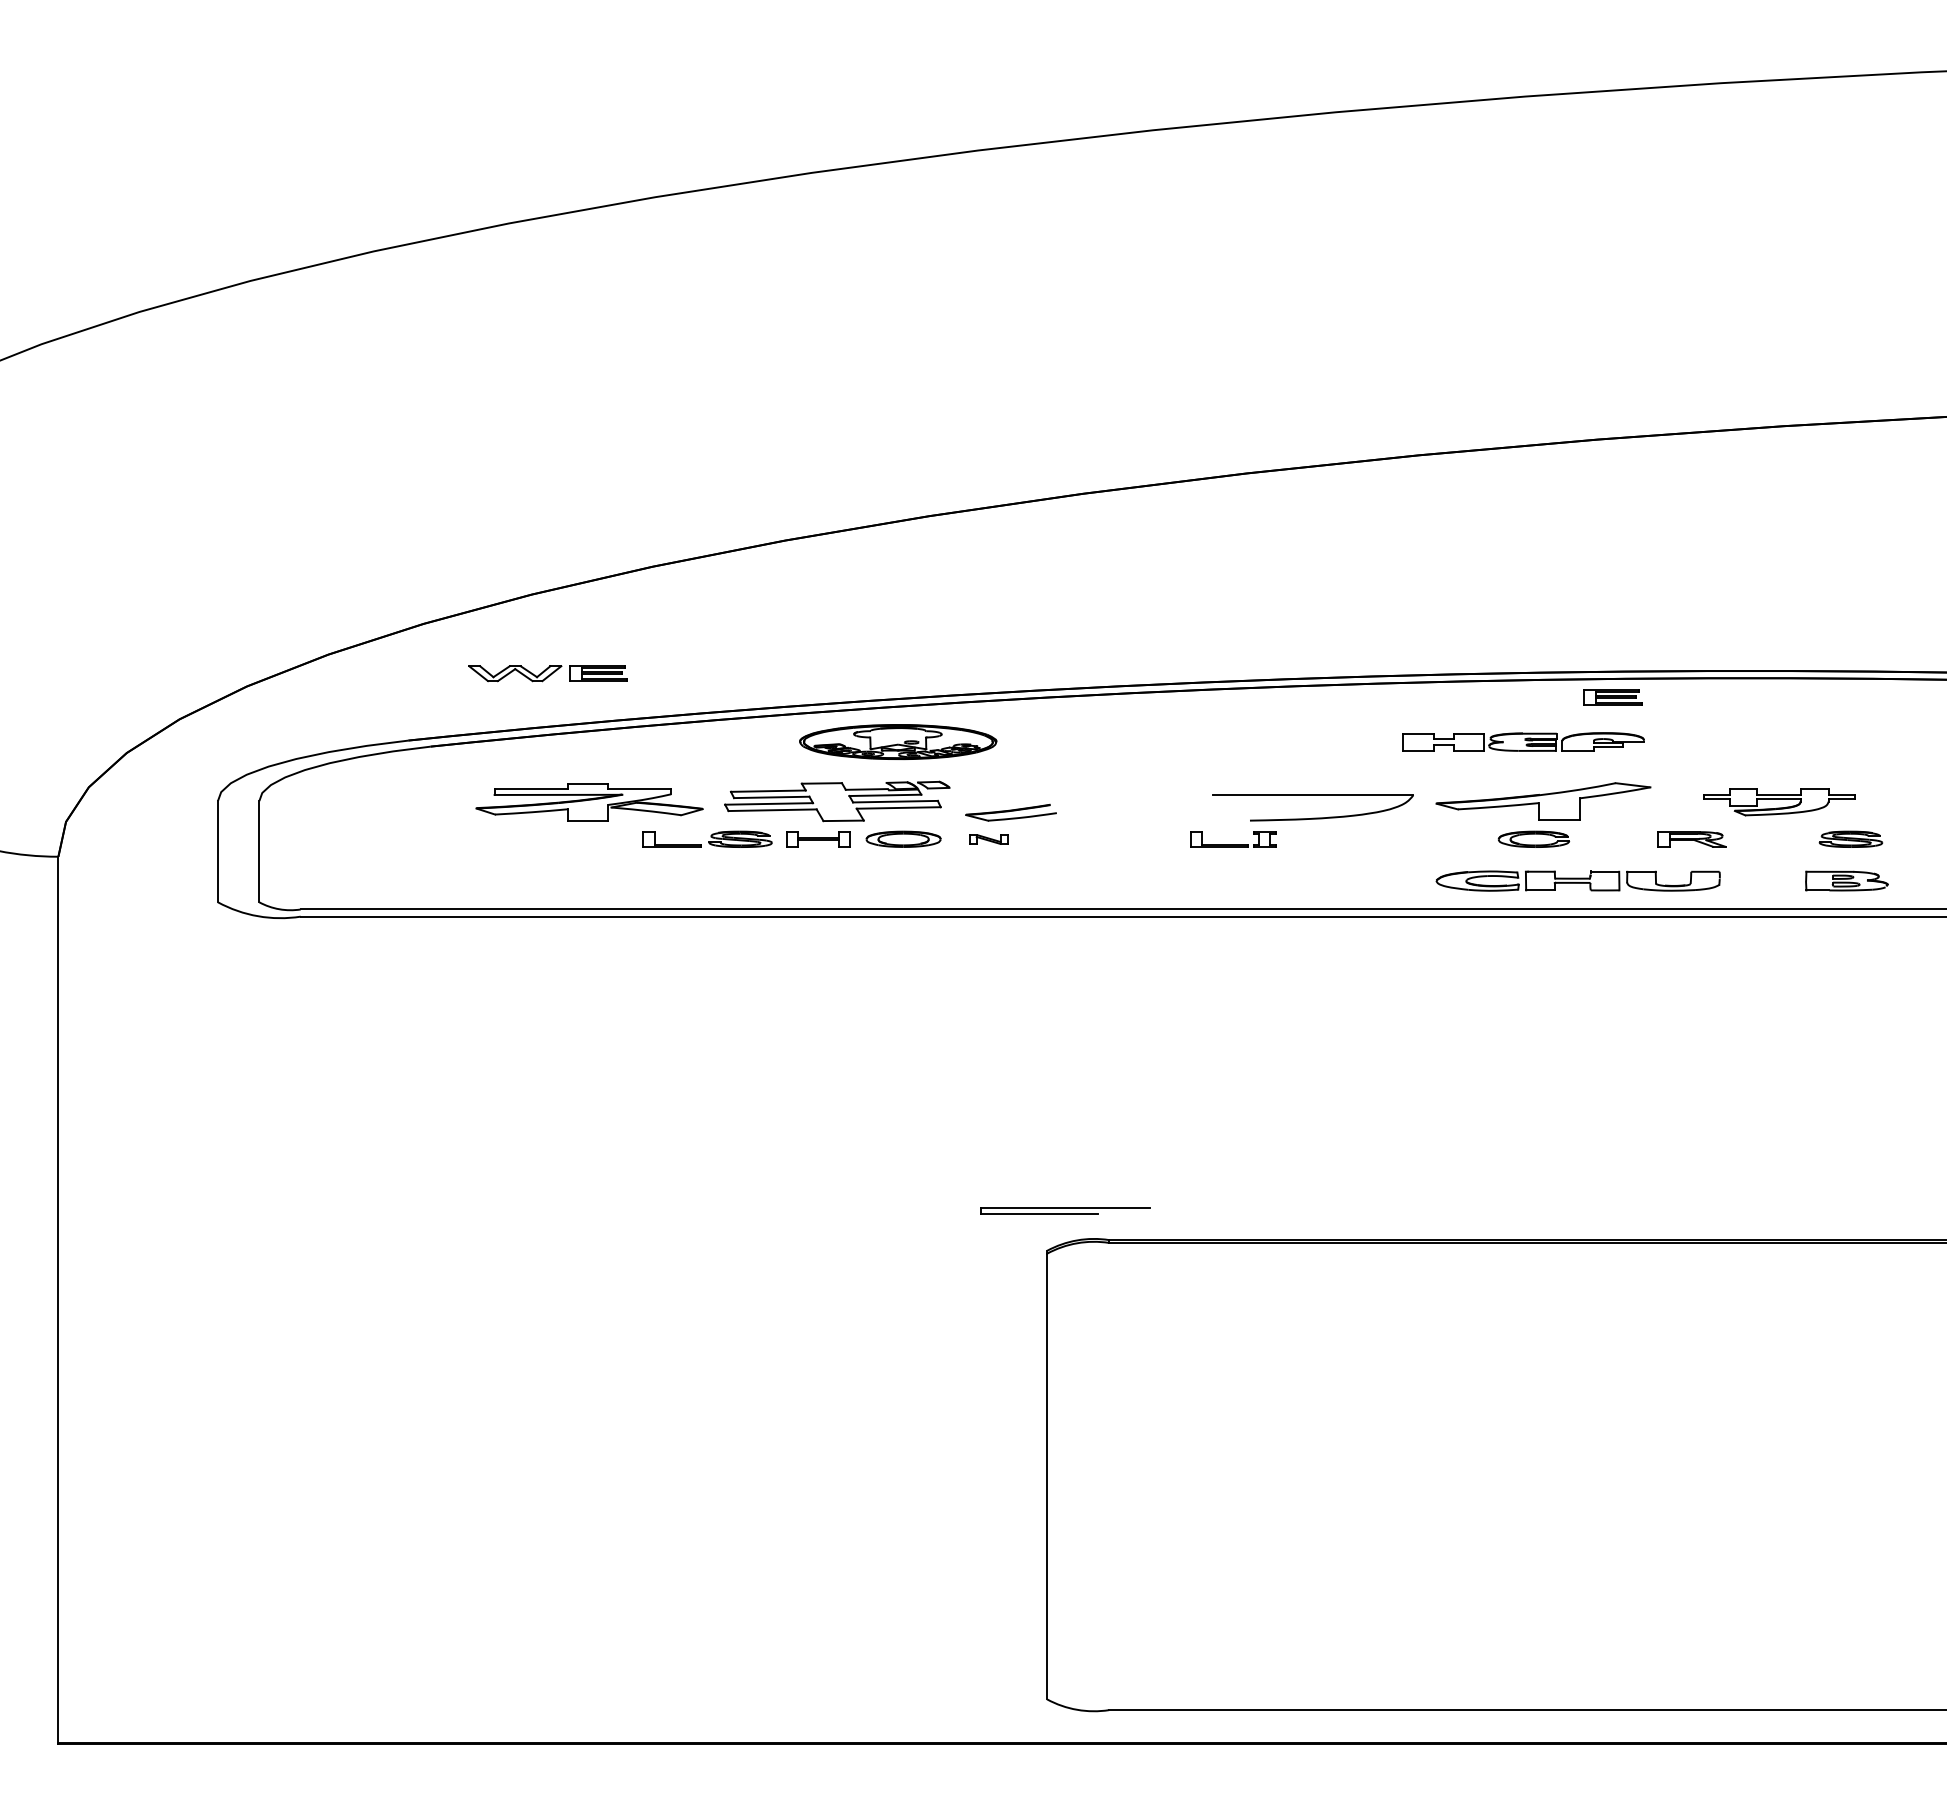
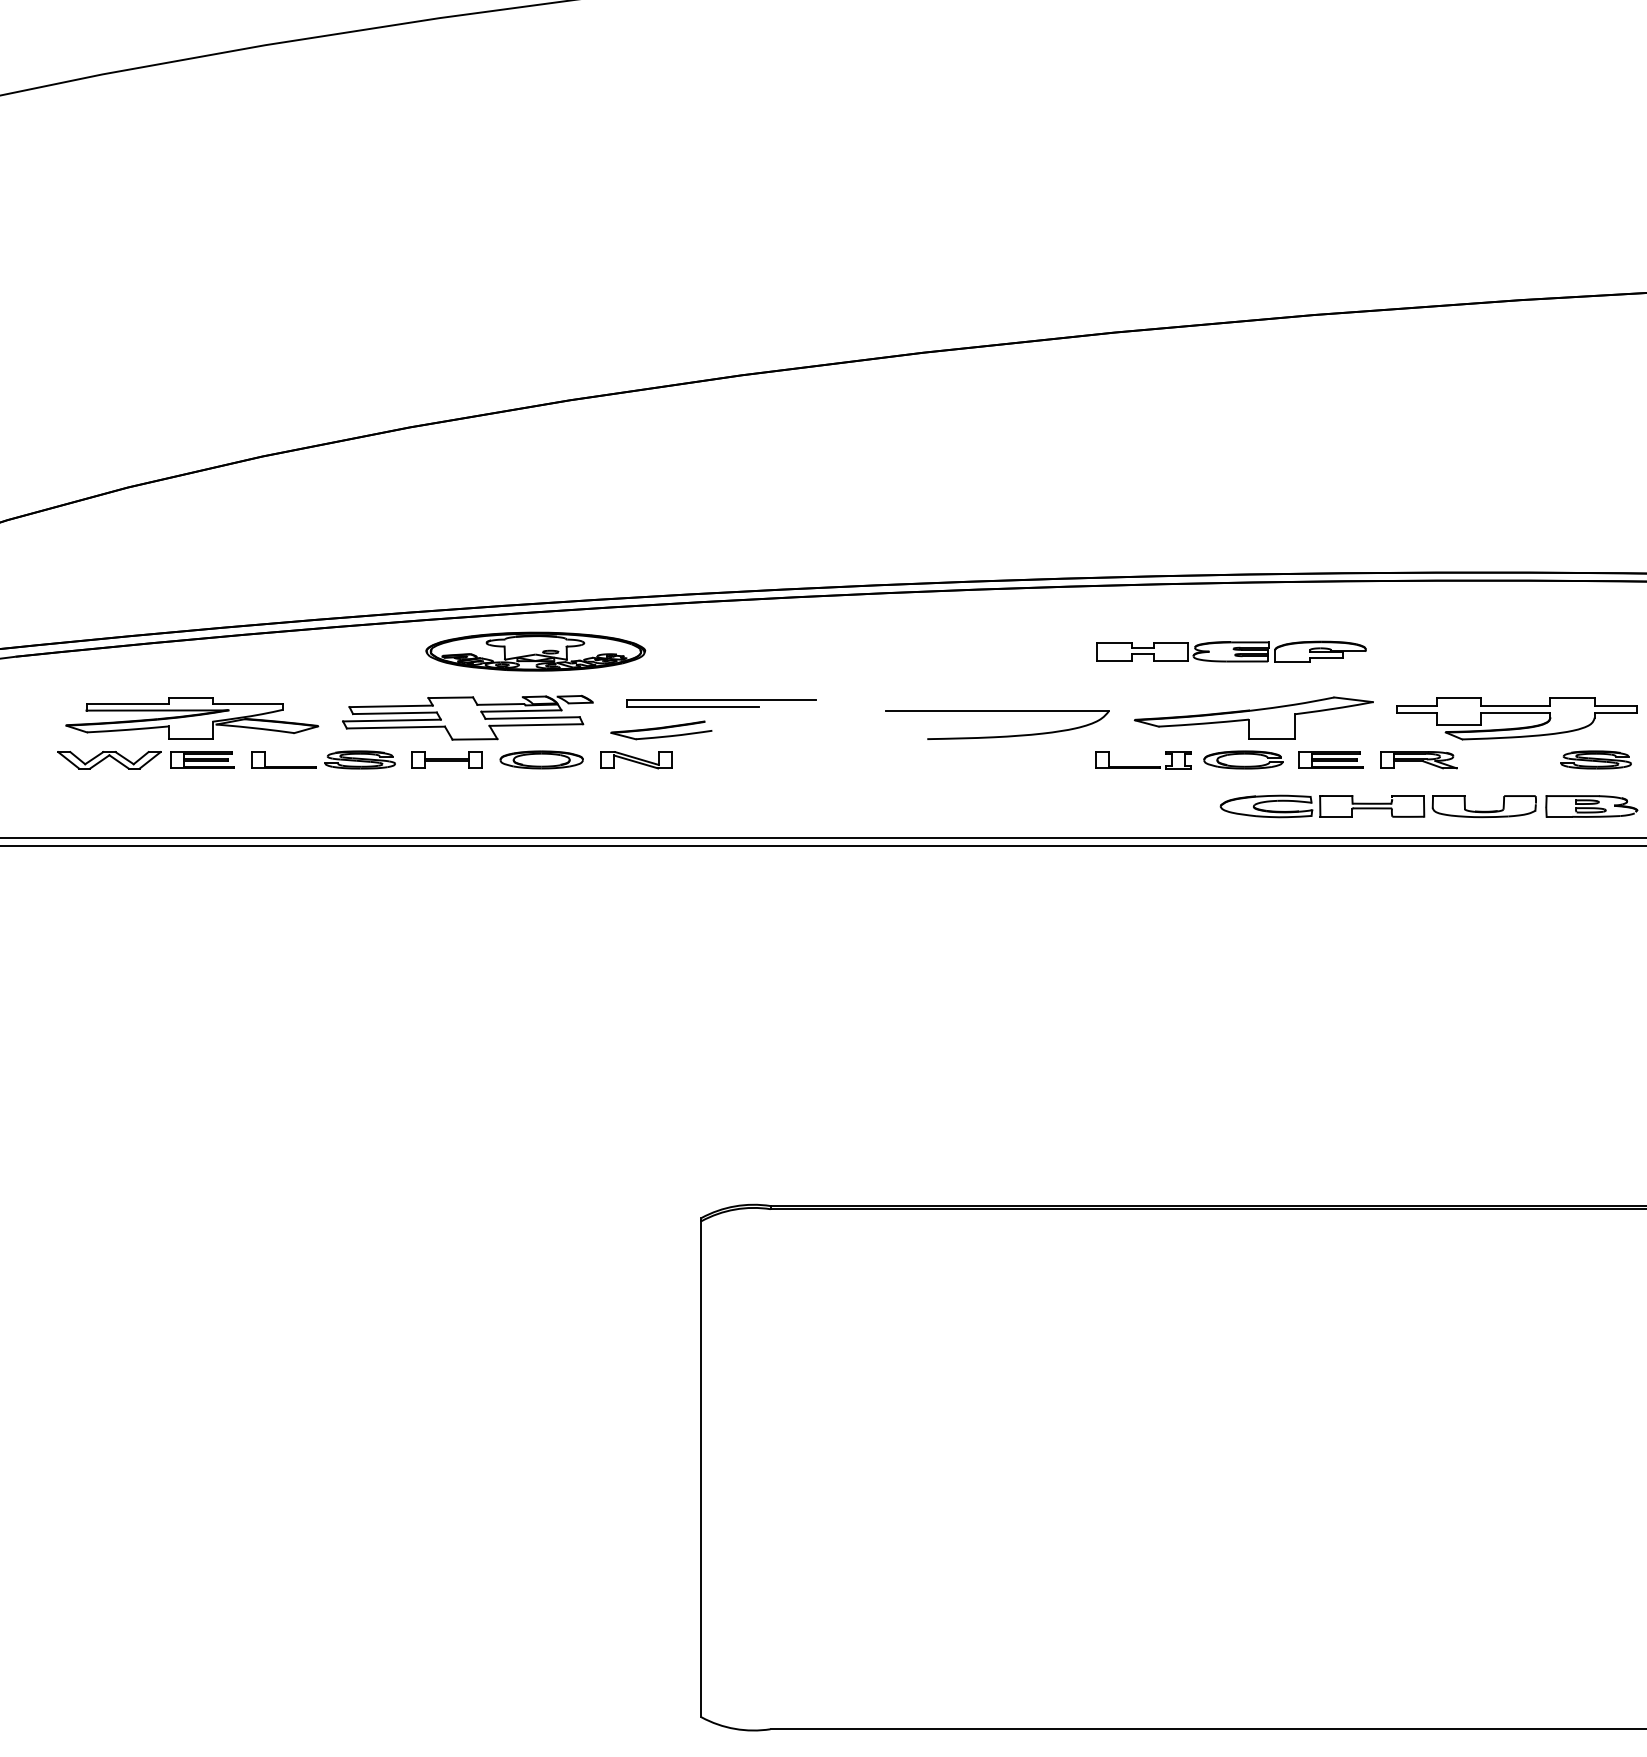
part: (547, 673) -> (145, 760), moved
part: (1612, 697) -> (1330, 760), moved
part: (1779, 802) -> (1516, 718), size x1.43
part: (988, 839) -> (636, 760), size x1.67
part: (1233, 839) -> (1143, 760), moved
part: (1577, 880) -> (1377, 805), moved
part: (1065, 1210) -> (721, 703), moved

